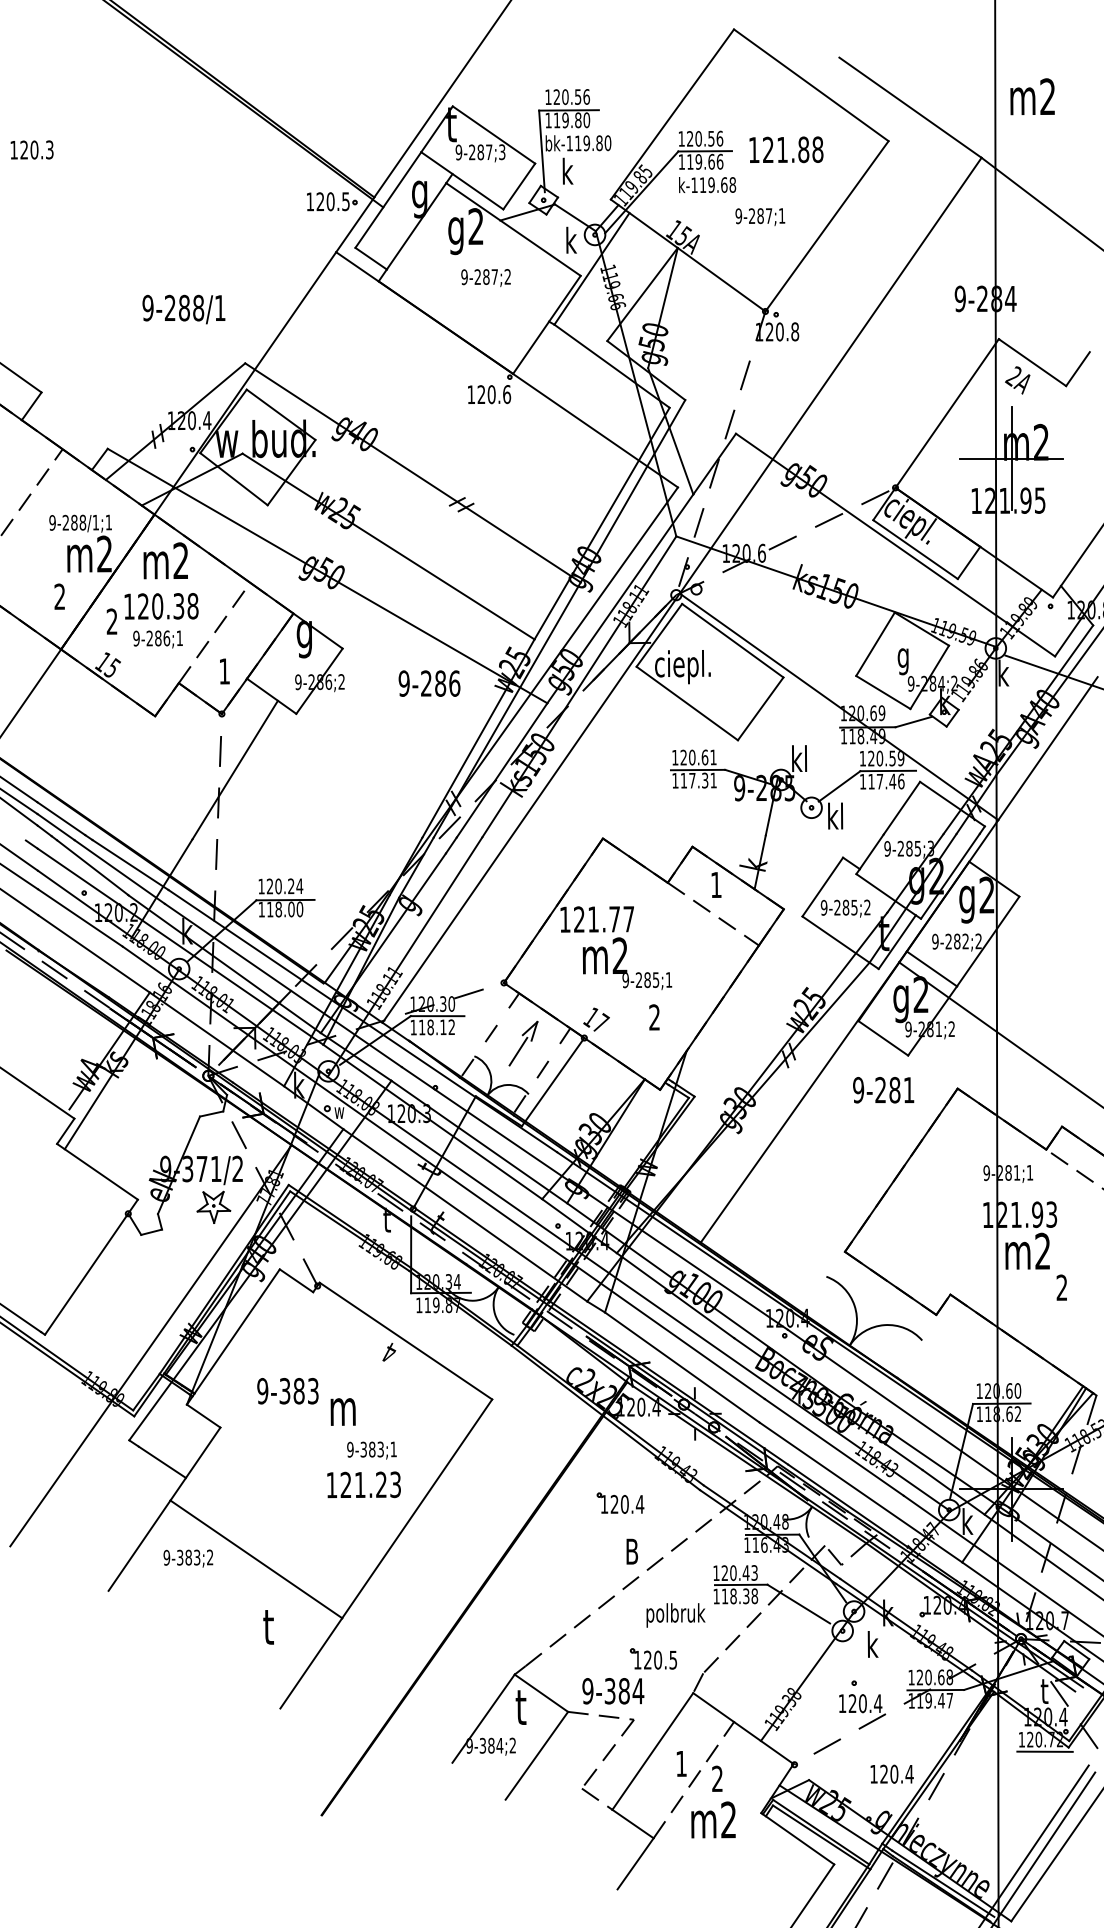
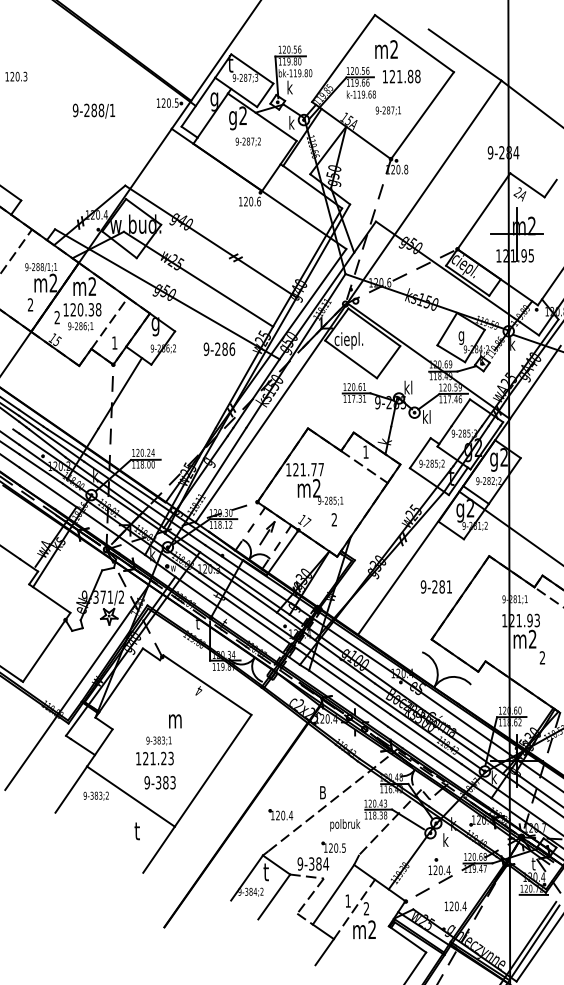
text: (1032, 96) -> (386, 49), moved
text: (182, 308) -> (93, 110), moved
text: (881, 1089) -> (435, 586), moved
text: (286, 1390) -> (159, 782), moved
text: (363, 1469) -> (154, 750), moved
part: (619, 1502) -> (280, 814), moved

